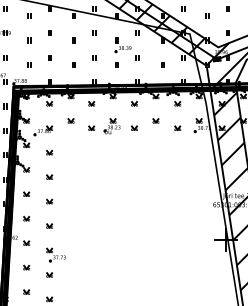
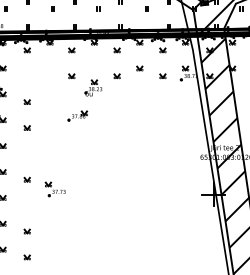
part: (70, 120) -> (49, 68), removed
part: (111, 126) -> (92, 88), moved
part: (43, 130) -> (77, 115), moved
part: (49, 201) -> (27, 153), removed
part: (55, 254) -> (54, 188), moved

